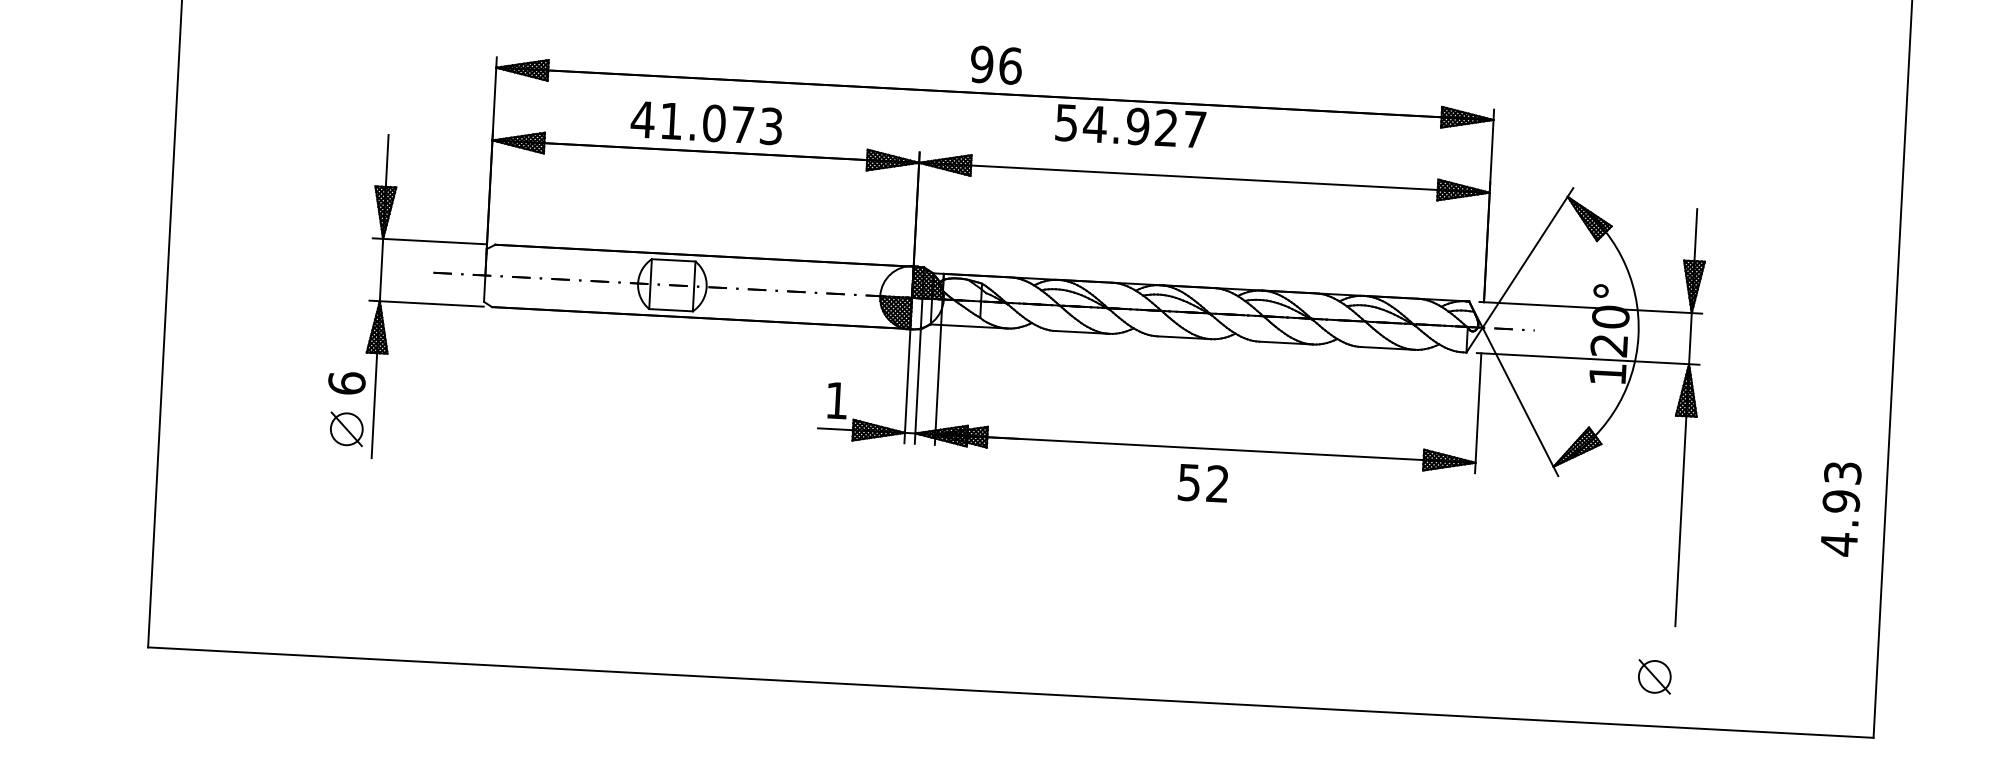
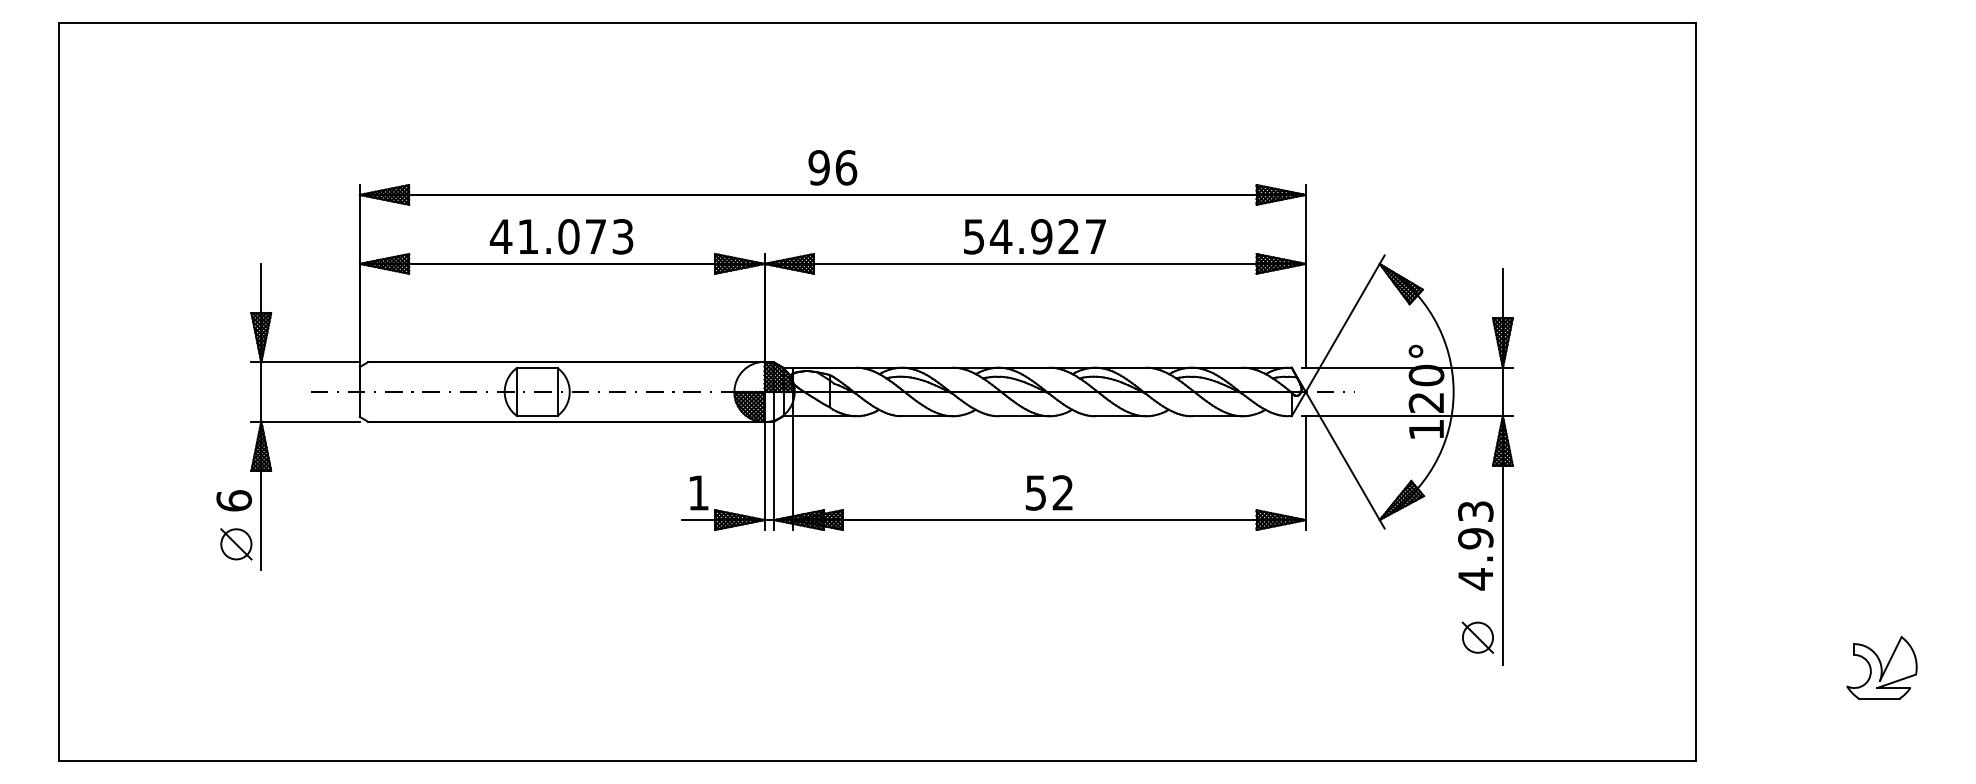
text: (1130, 125) -> (1034, 236), moved
text: (1202, 482) -> (1048, 492), moved
text: (1840, 508) -> (1475, 545), moved
part: (1654, 676) -> (1477, 637), moved

